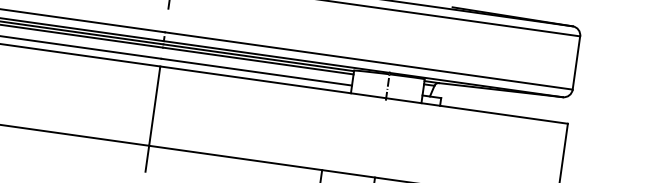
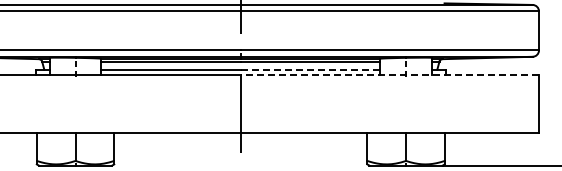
line: (256, 71) -> (310, 69), solid -> dashed
line: (363, 95) -> (389, 75), solid -> dashed

